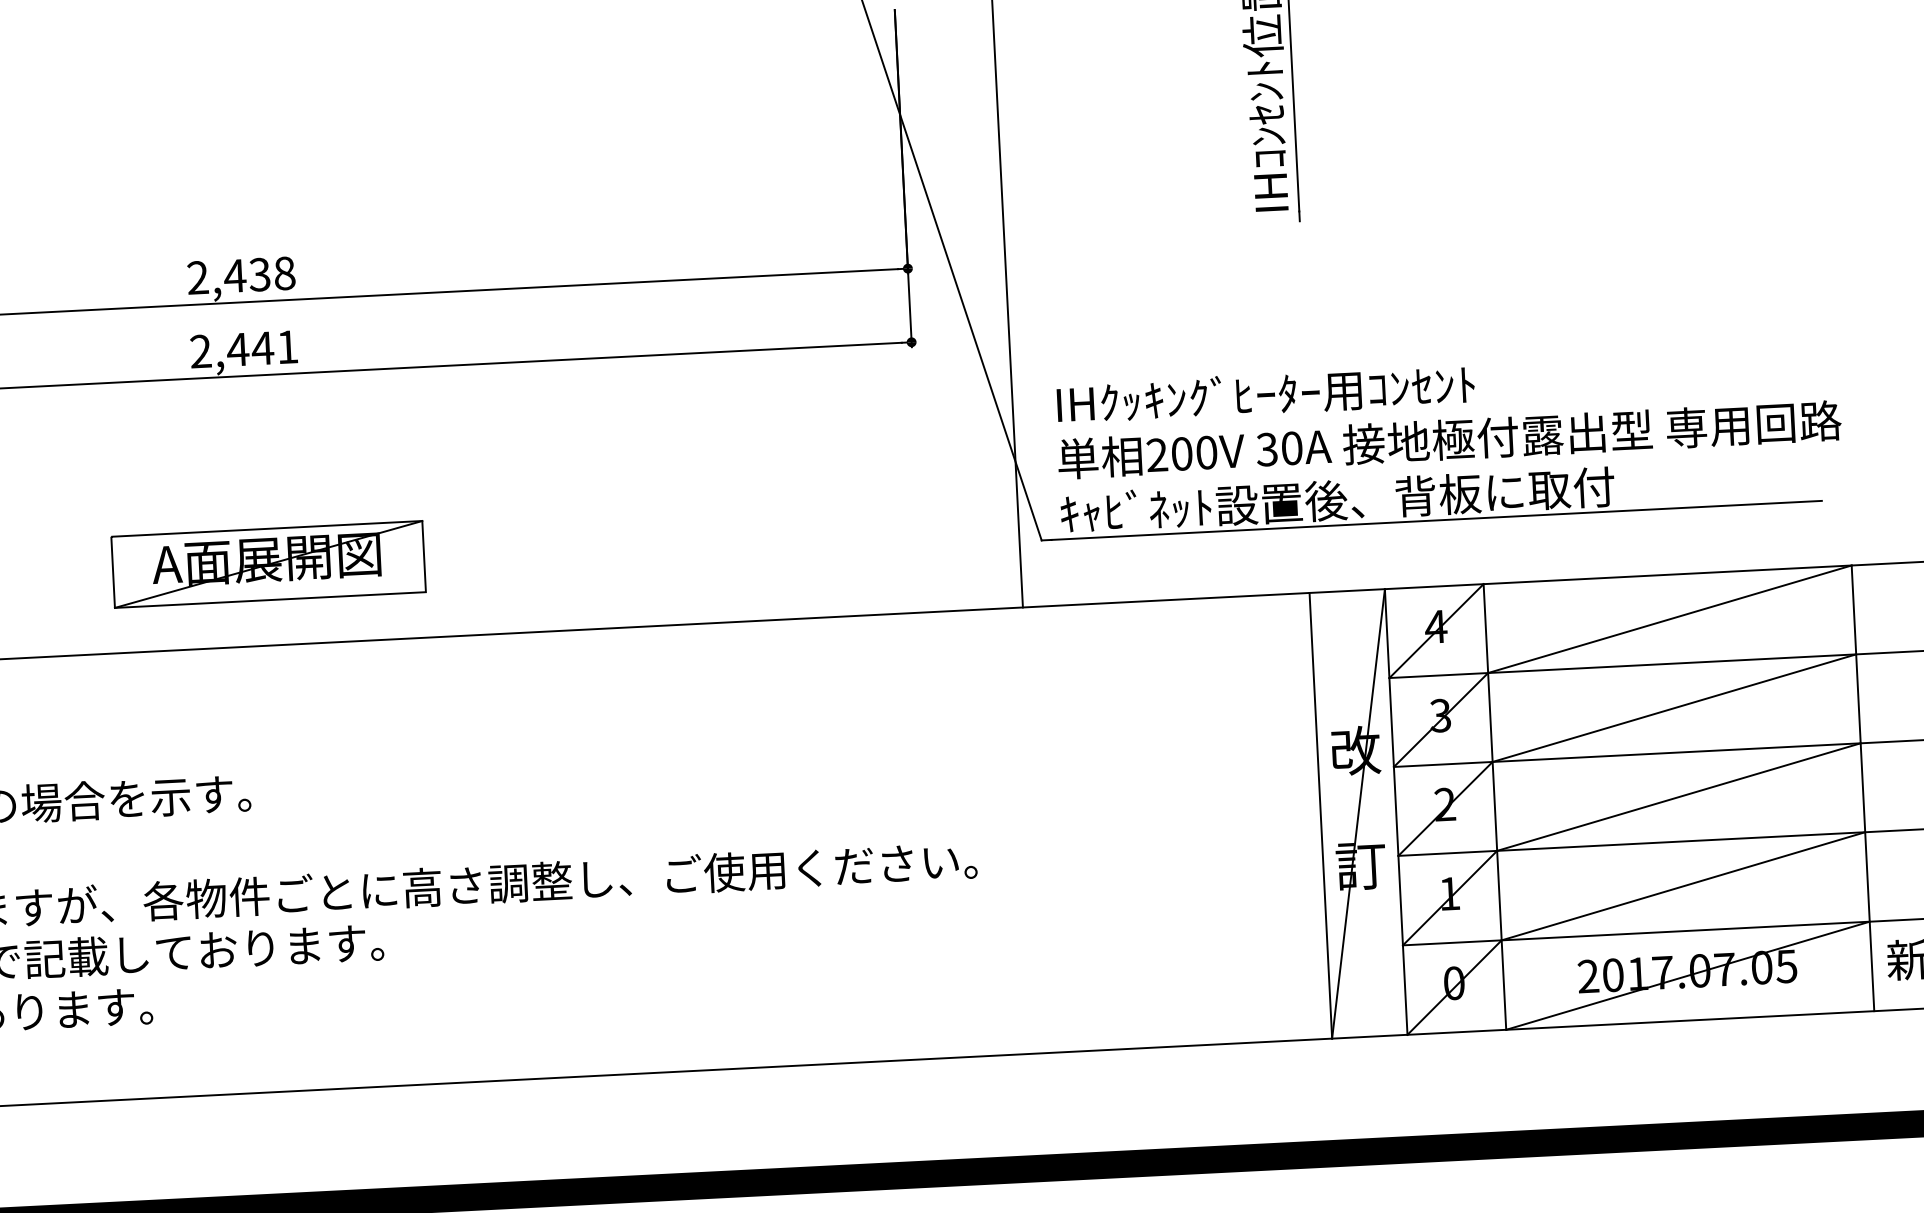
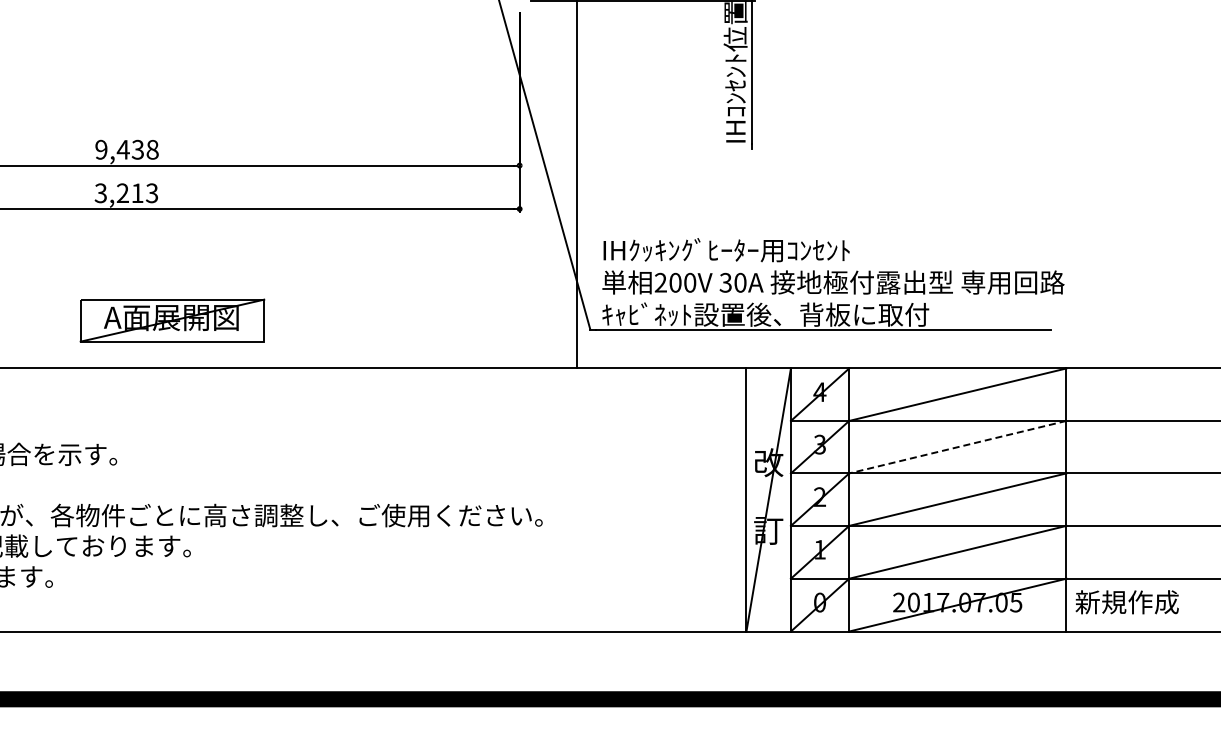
text: (198, 277) -> (101, 149), 2,438 -> 9,438
text: (242, 349) -> (125, 193), 2,441 -> 3,213
part: (268, 564) -> (172, 320), moved
line: (1673, 708) -> (957, 447), solid -> dashed

